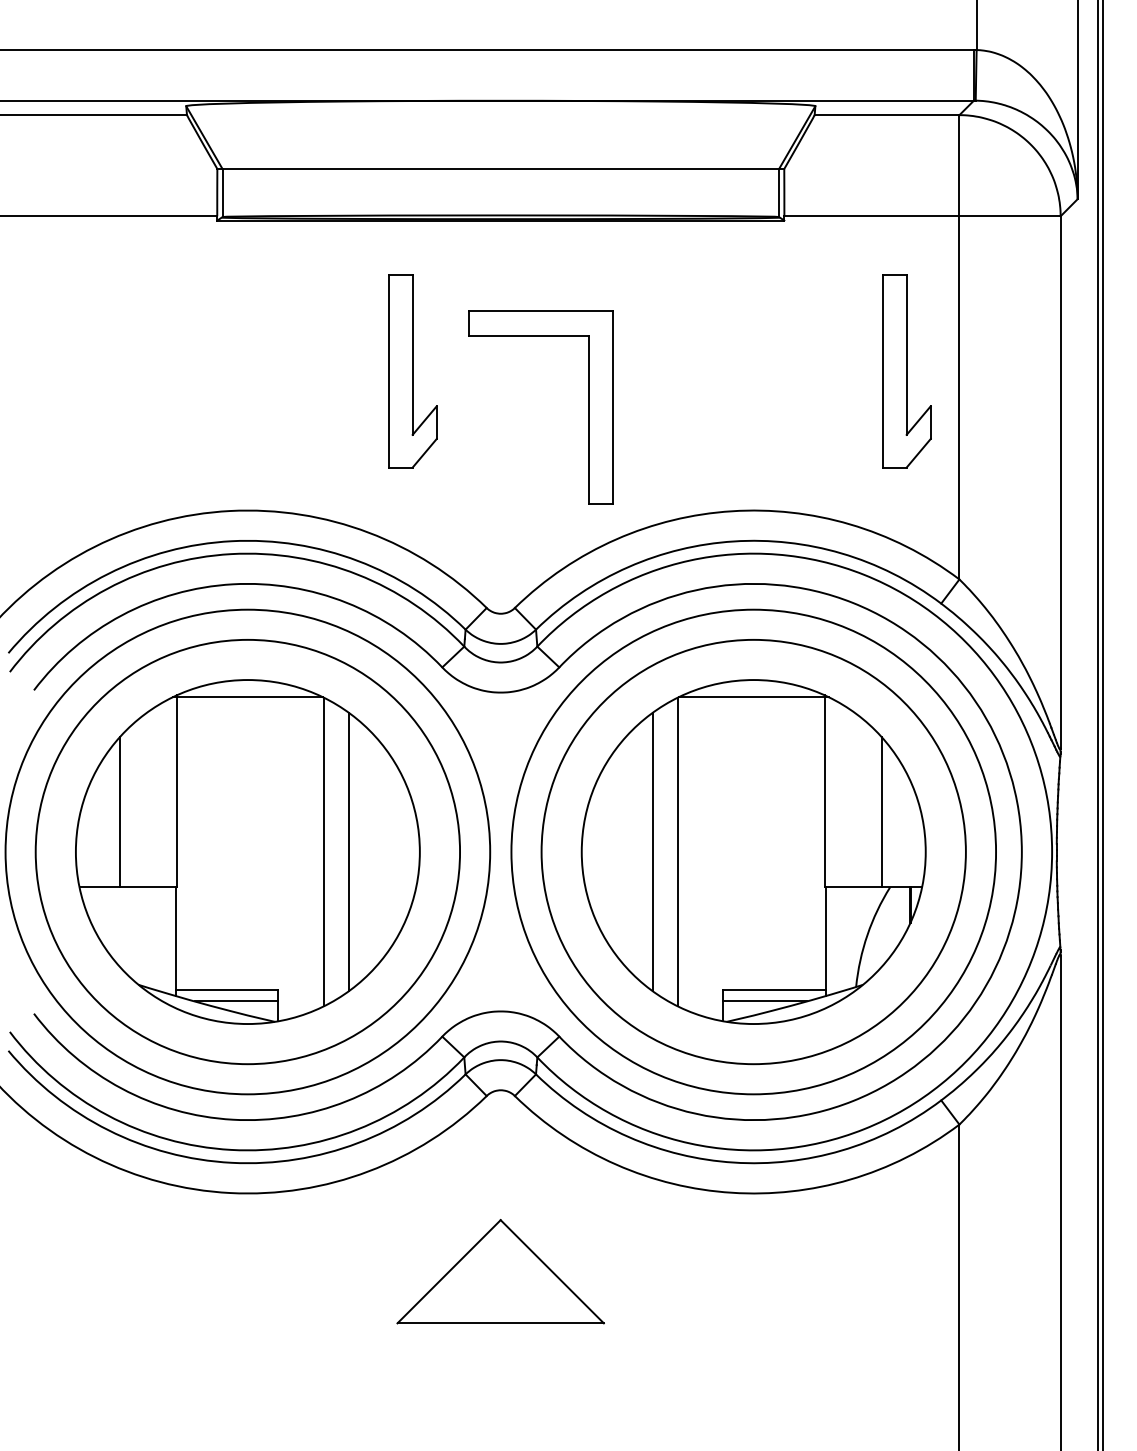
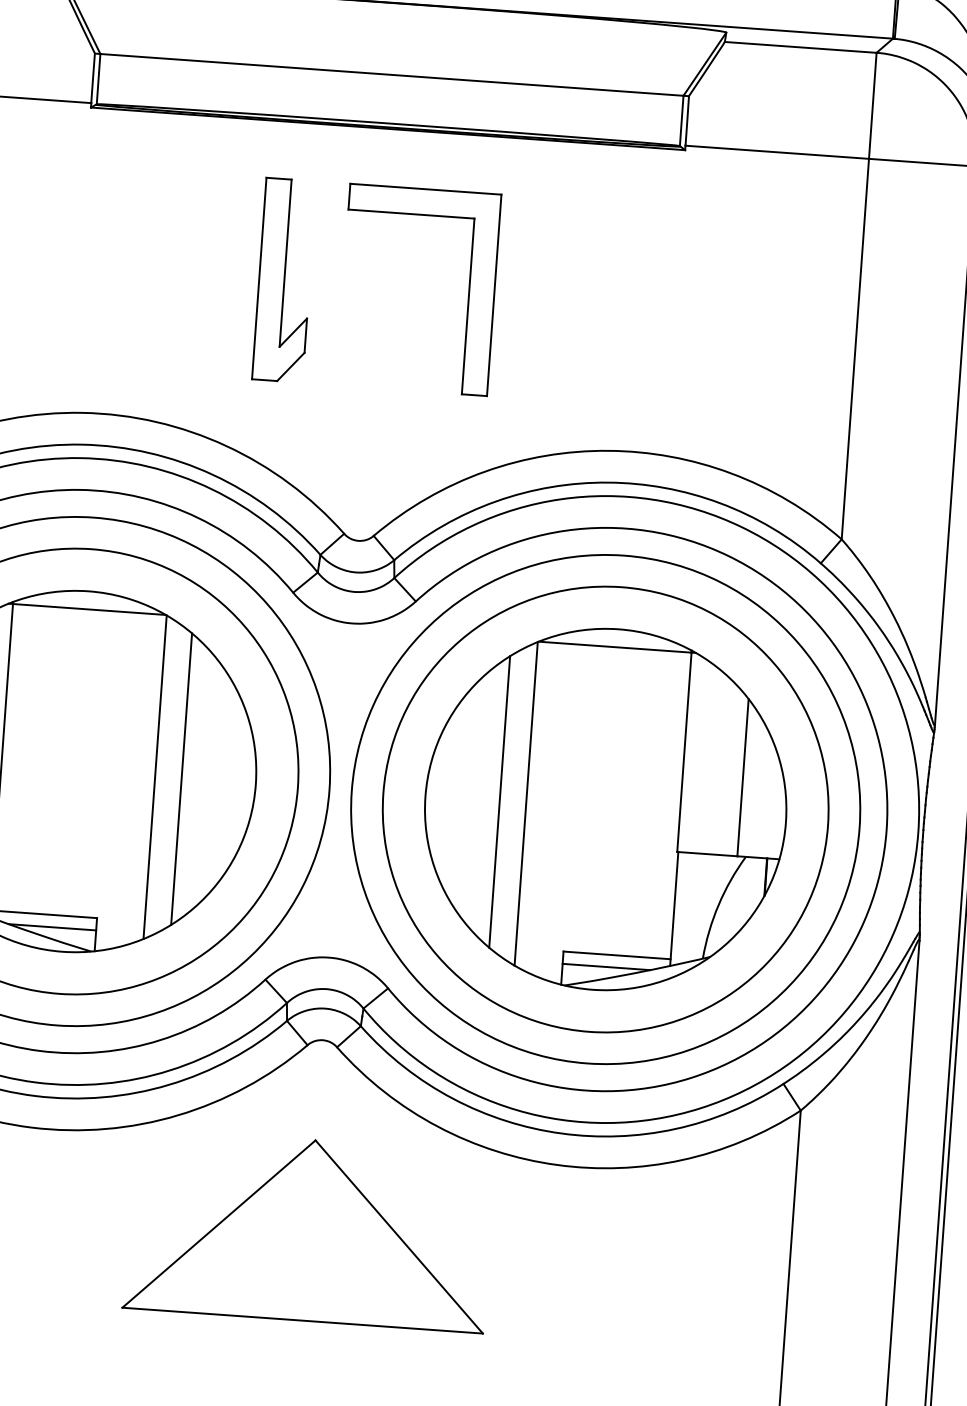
part: (906, 371) -> (801, 317), removed
part: (588, 407) -> (468, 293), moved
part: (500, 1271) -> (308, 1230), size x1.67

